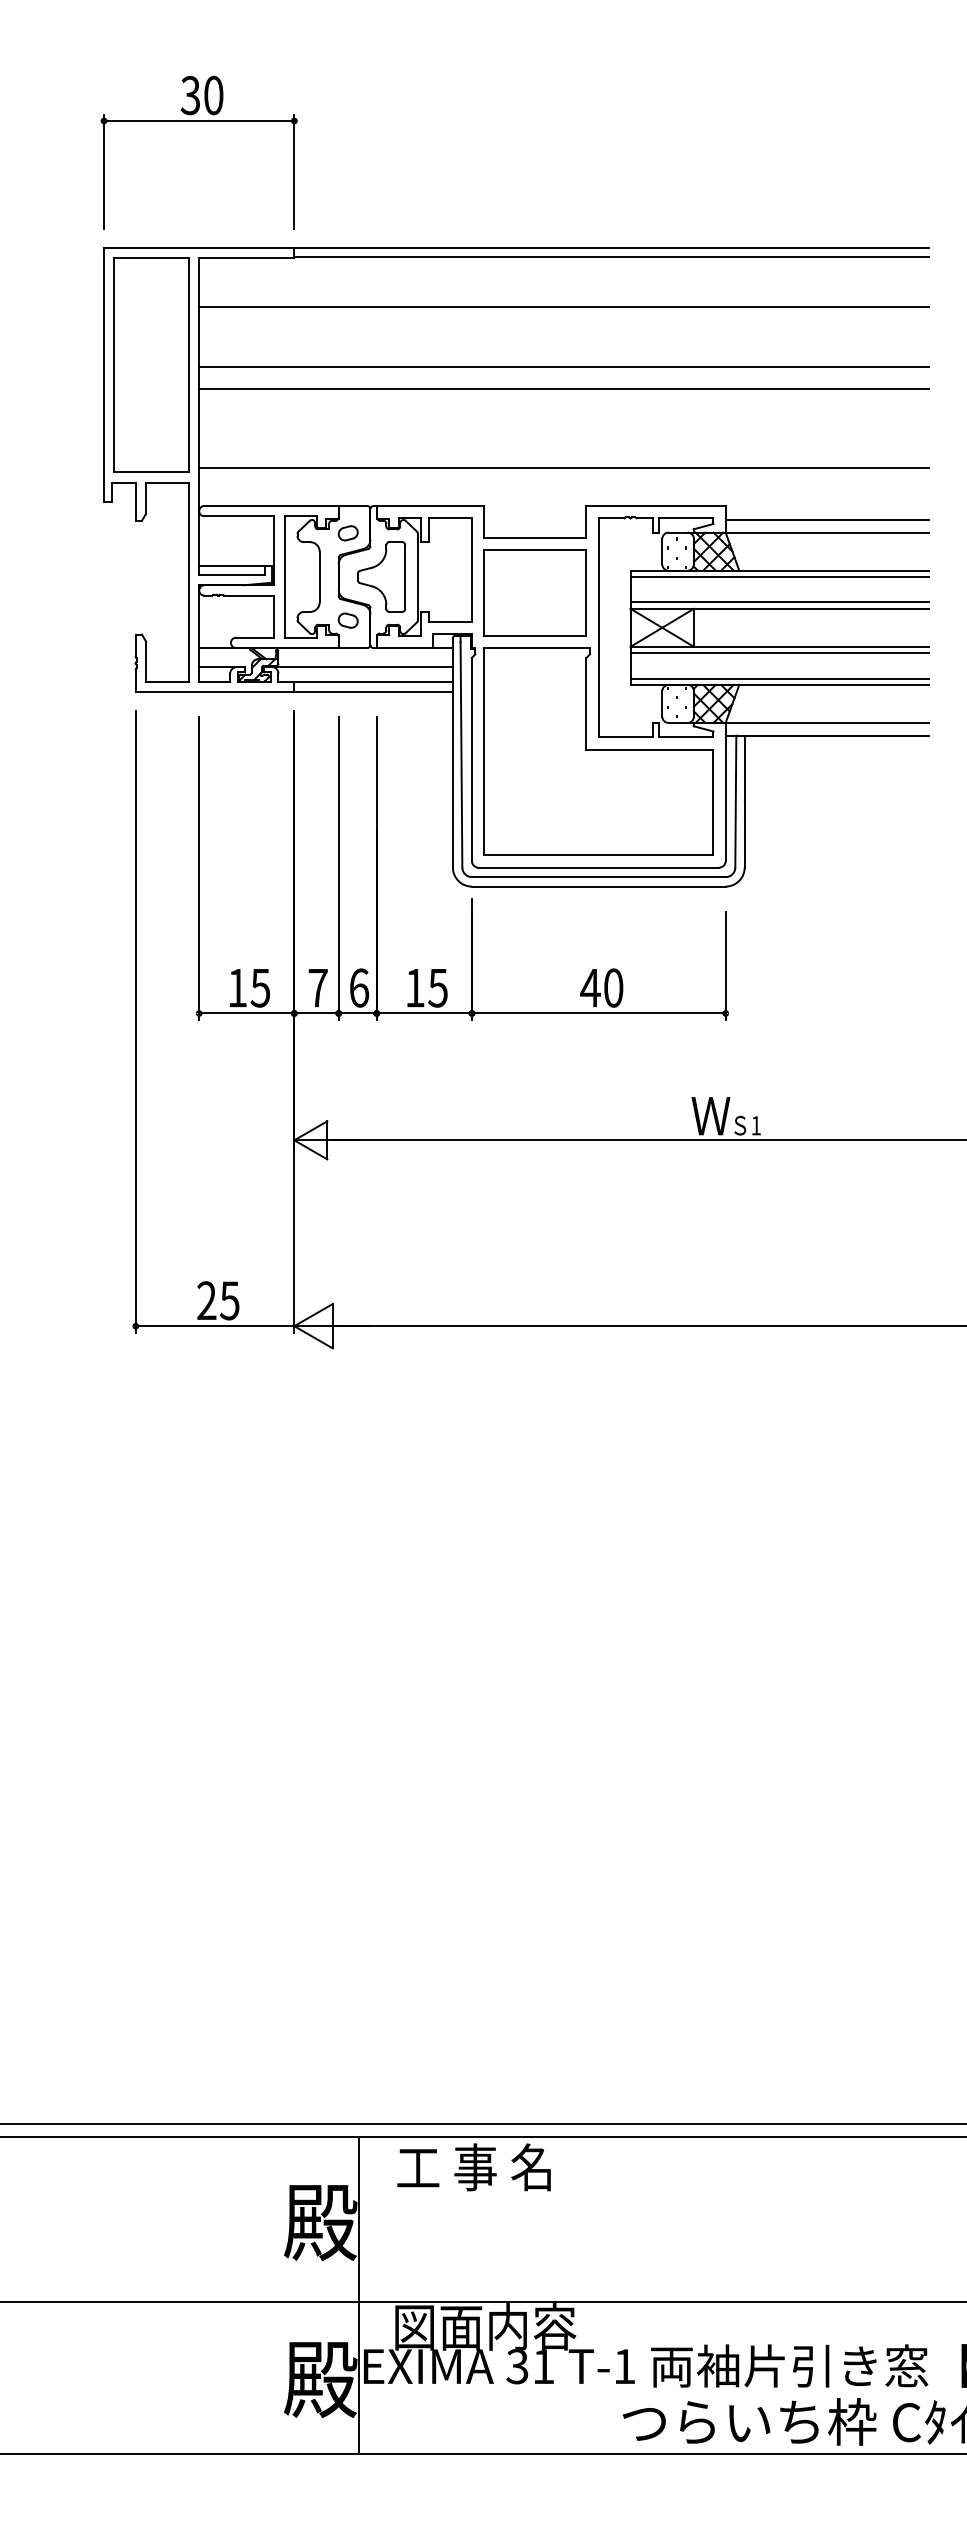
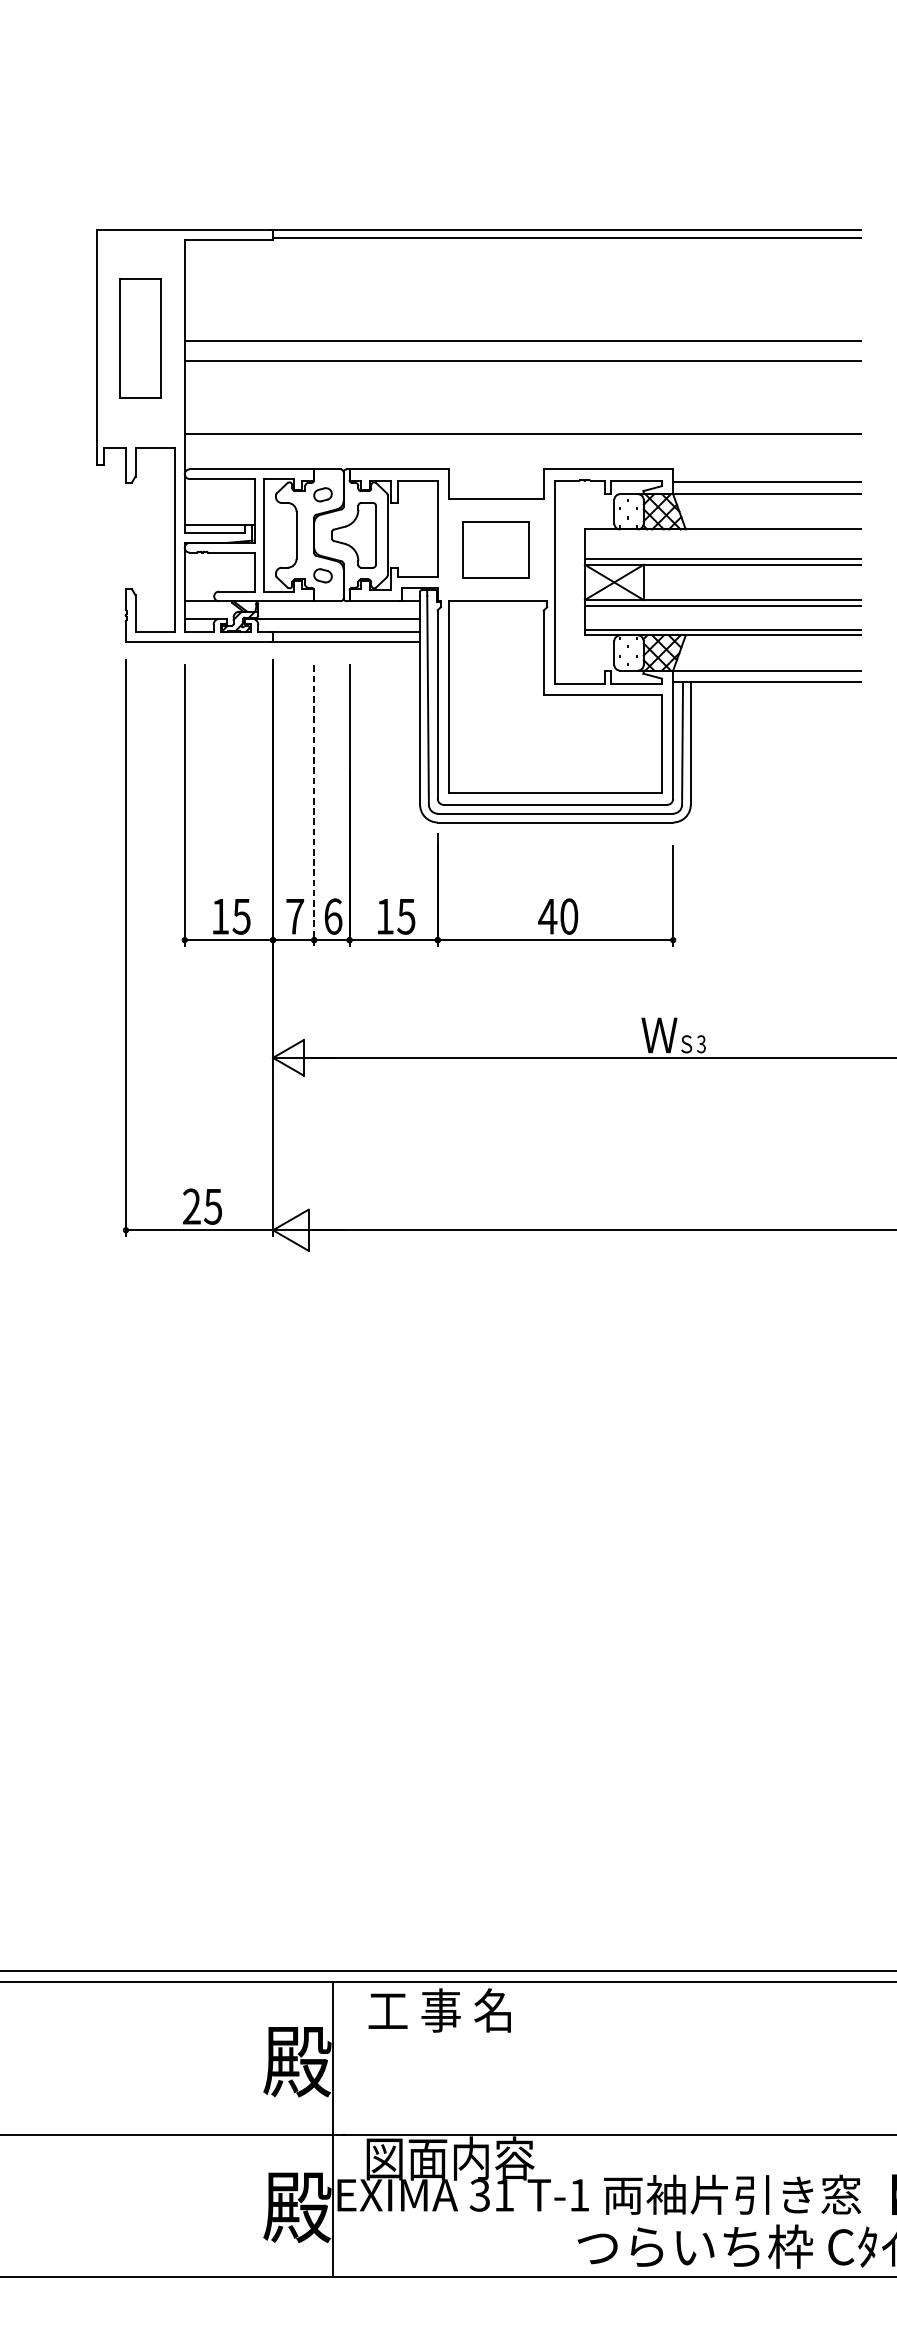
part: (198, 121) -> (184, 112), removed
line: (563, 306) -> (522, 284), removed
part: (151, 364) -> (140, 338), size x0.6
line: (779, 577) -> (723, 535), removed
part: (534, 592) -> (495, 549), size x0.7
line: (338, 869) -> (313, 806), solid -> dashed
text: (755, 1125) -> (700, 1044), 1 -> 3

